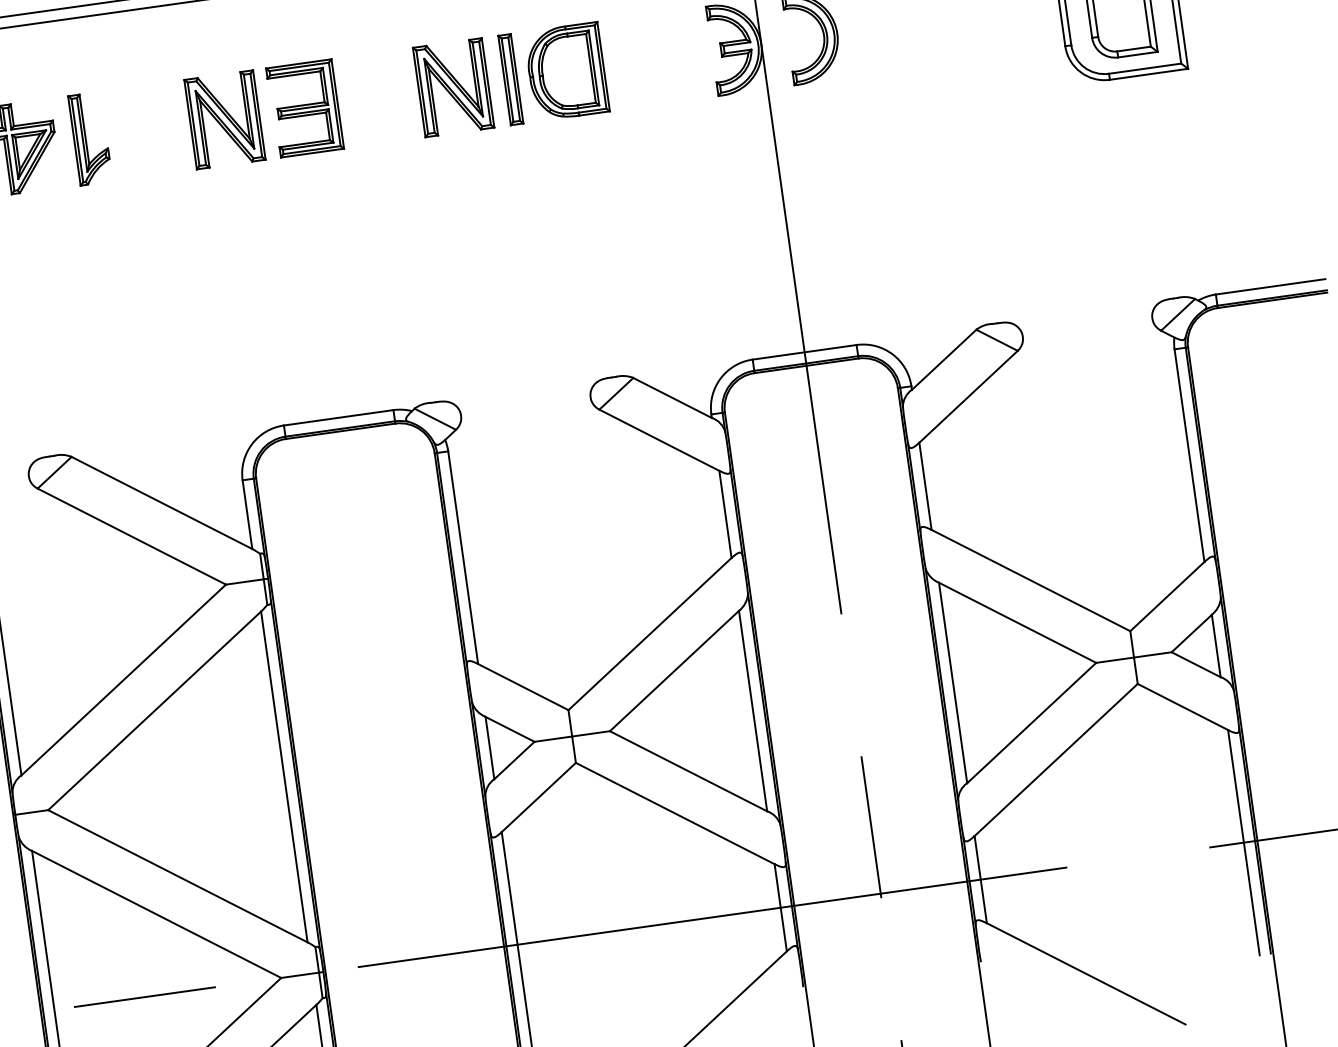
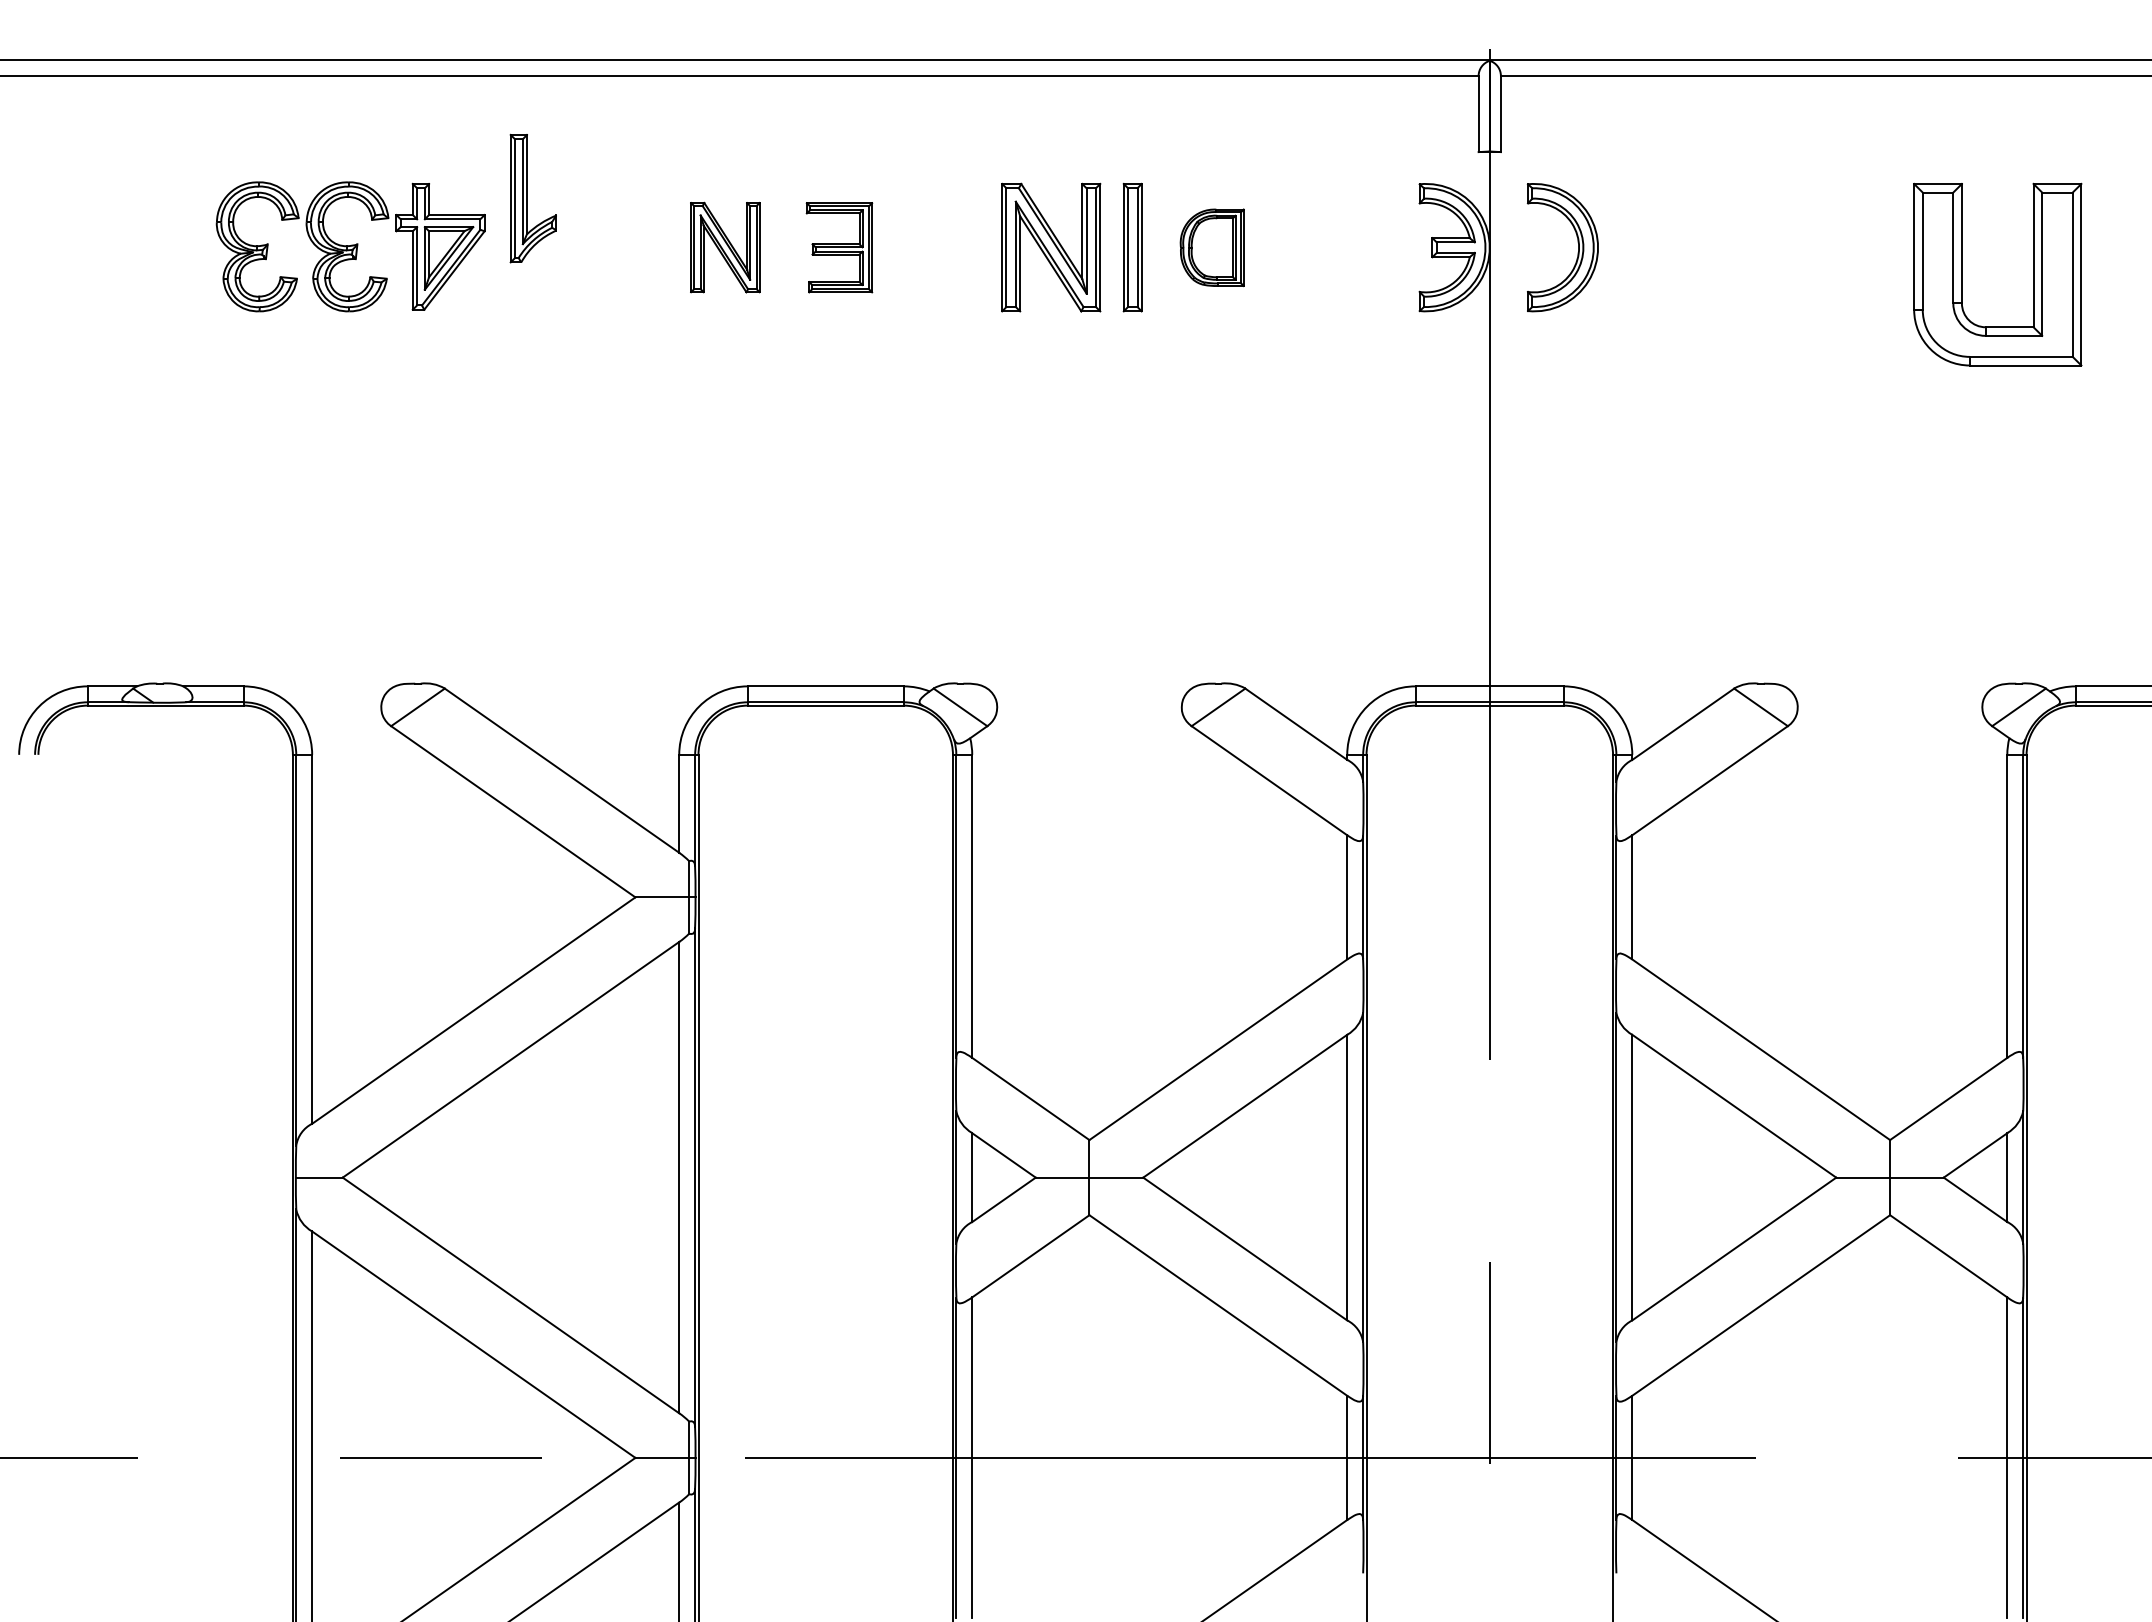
part: (566, 71) -> (1211, 247), size x0.6
part: (305, 108) -> (839, 247), size x0.7
part: (225, 119) -> (725, 247), size x0.7
part: (89, 138) -> (532, 198), moved

